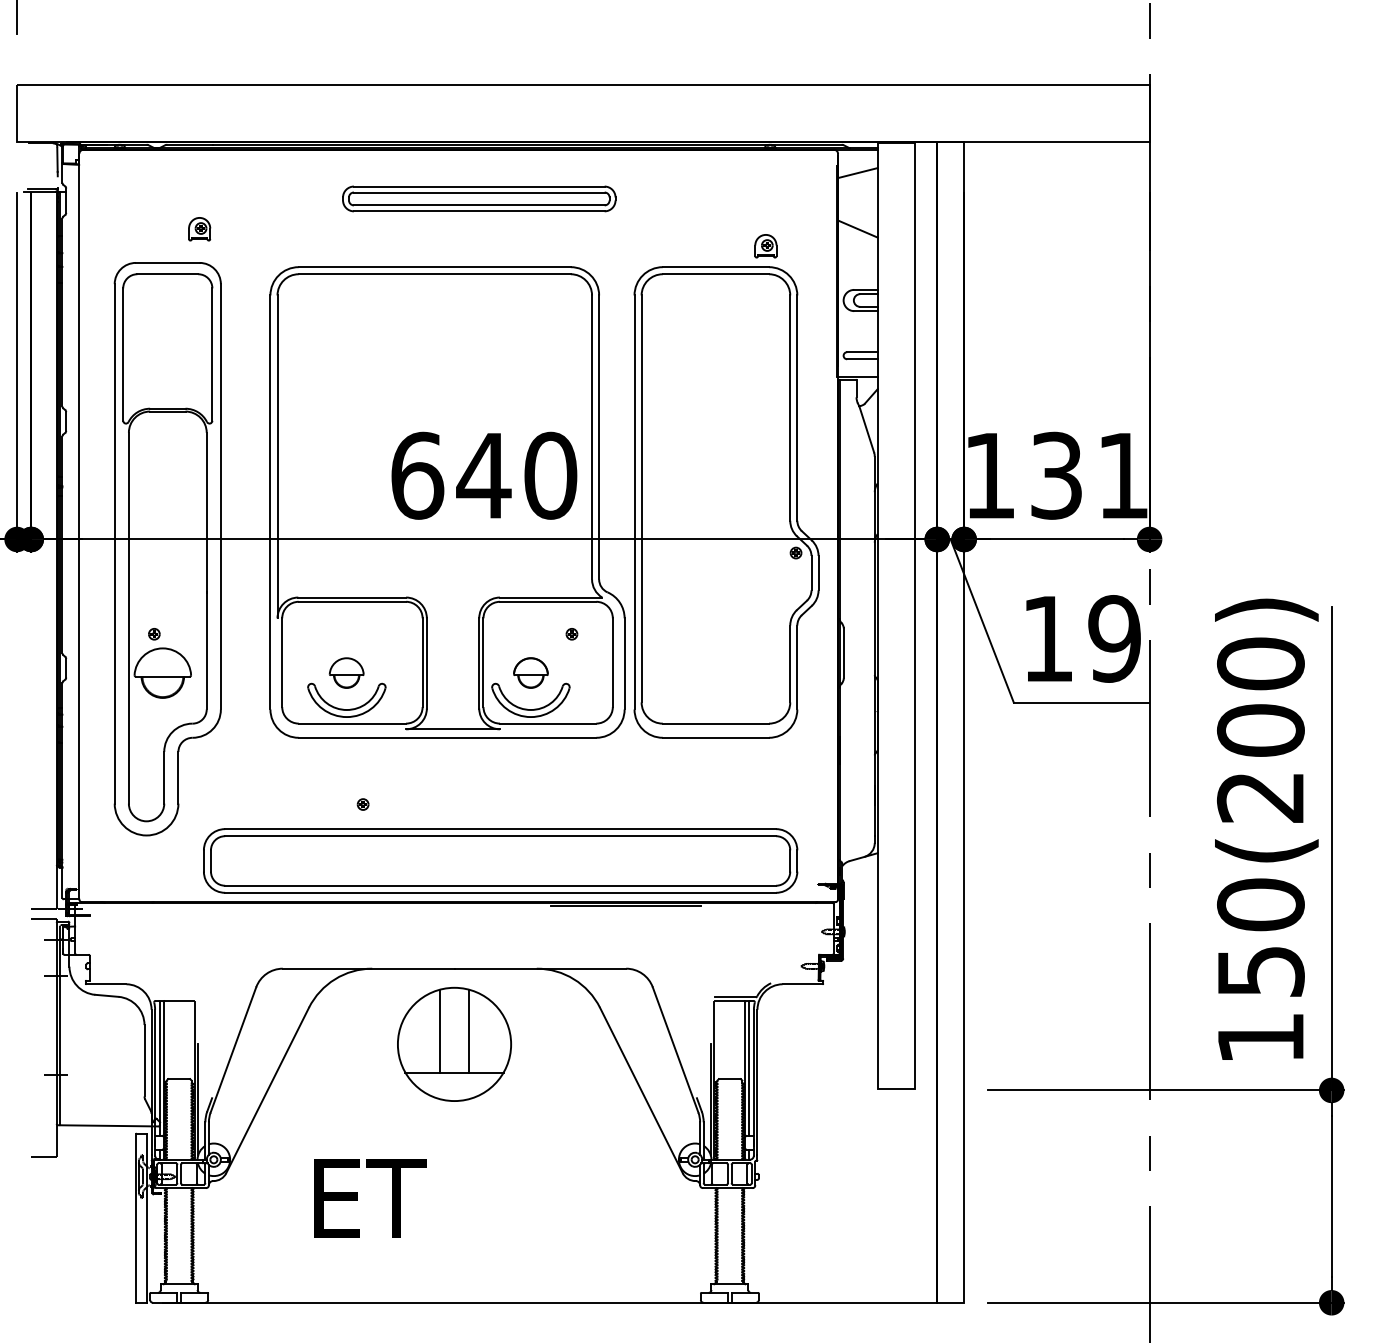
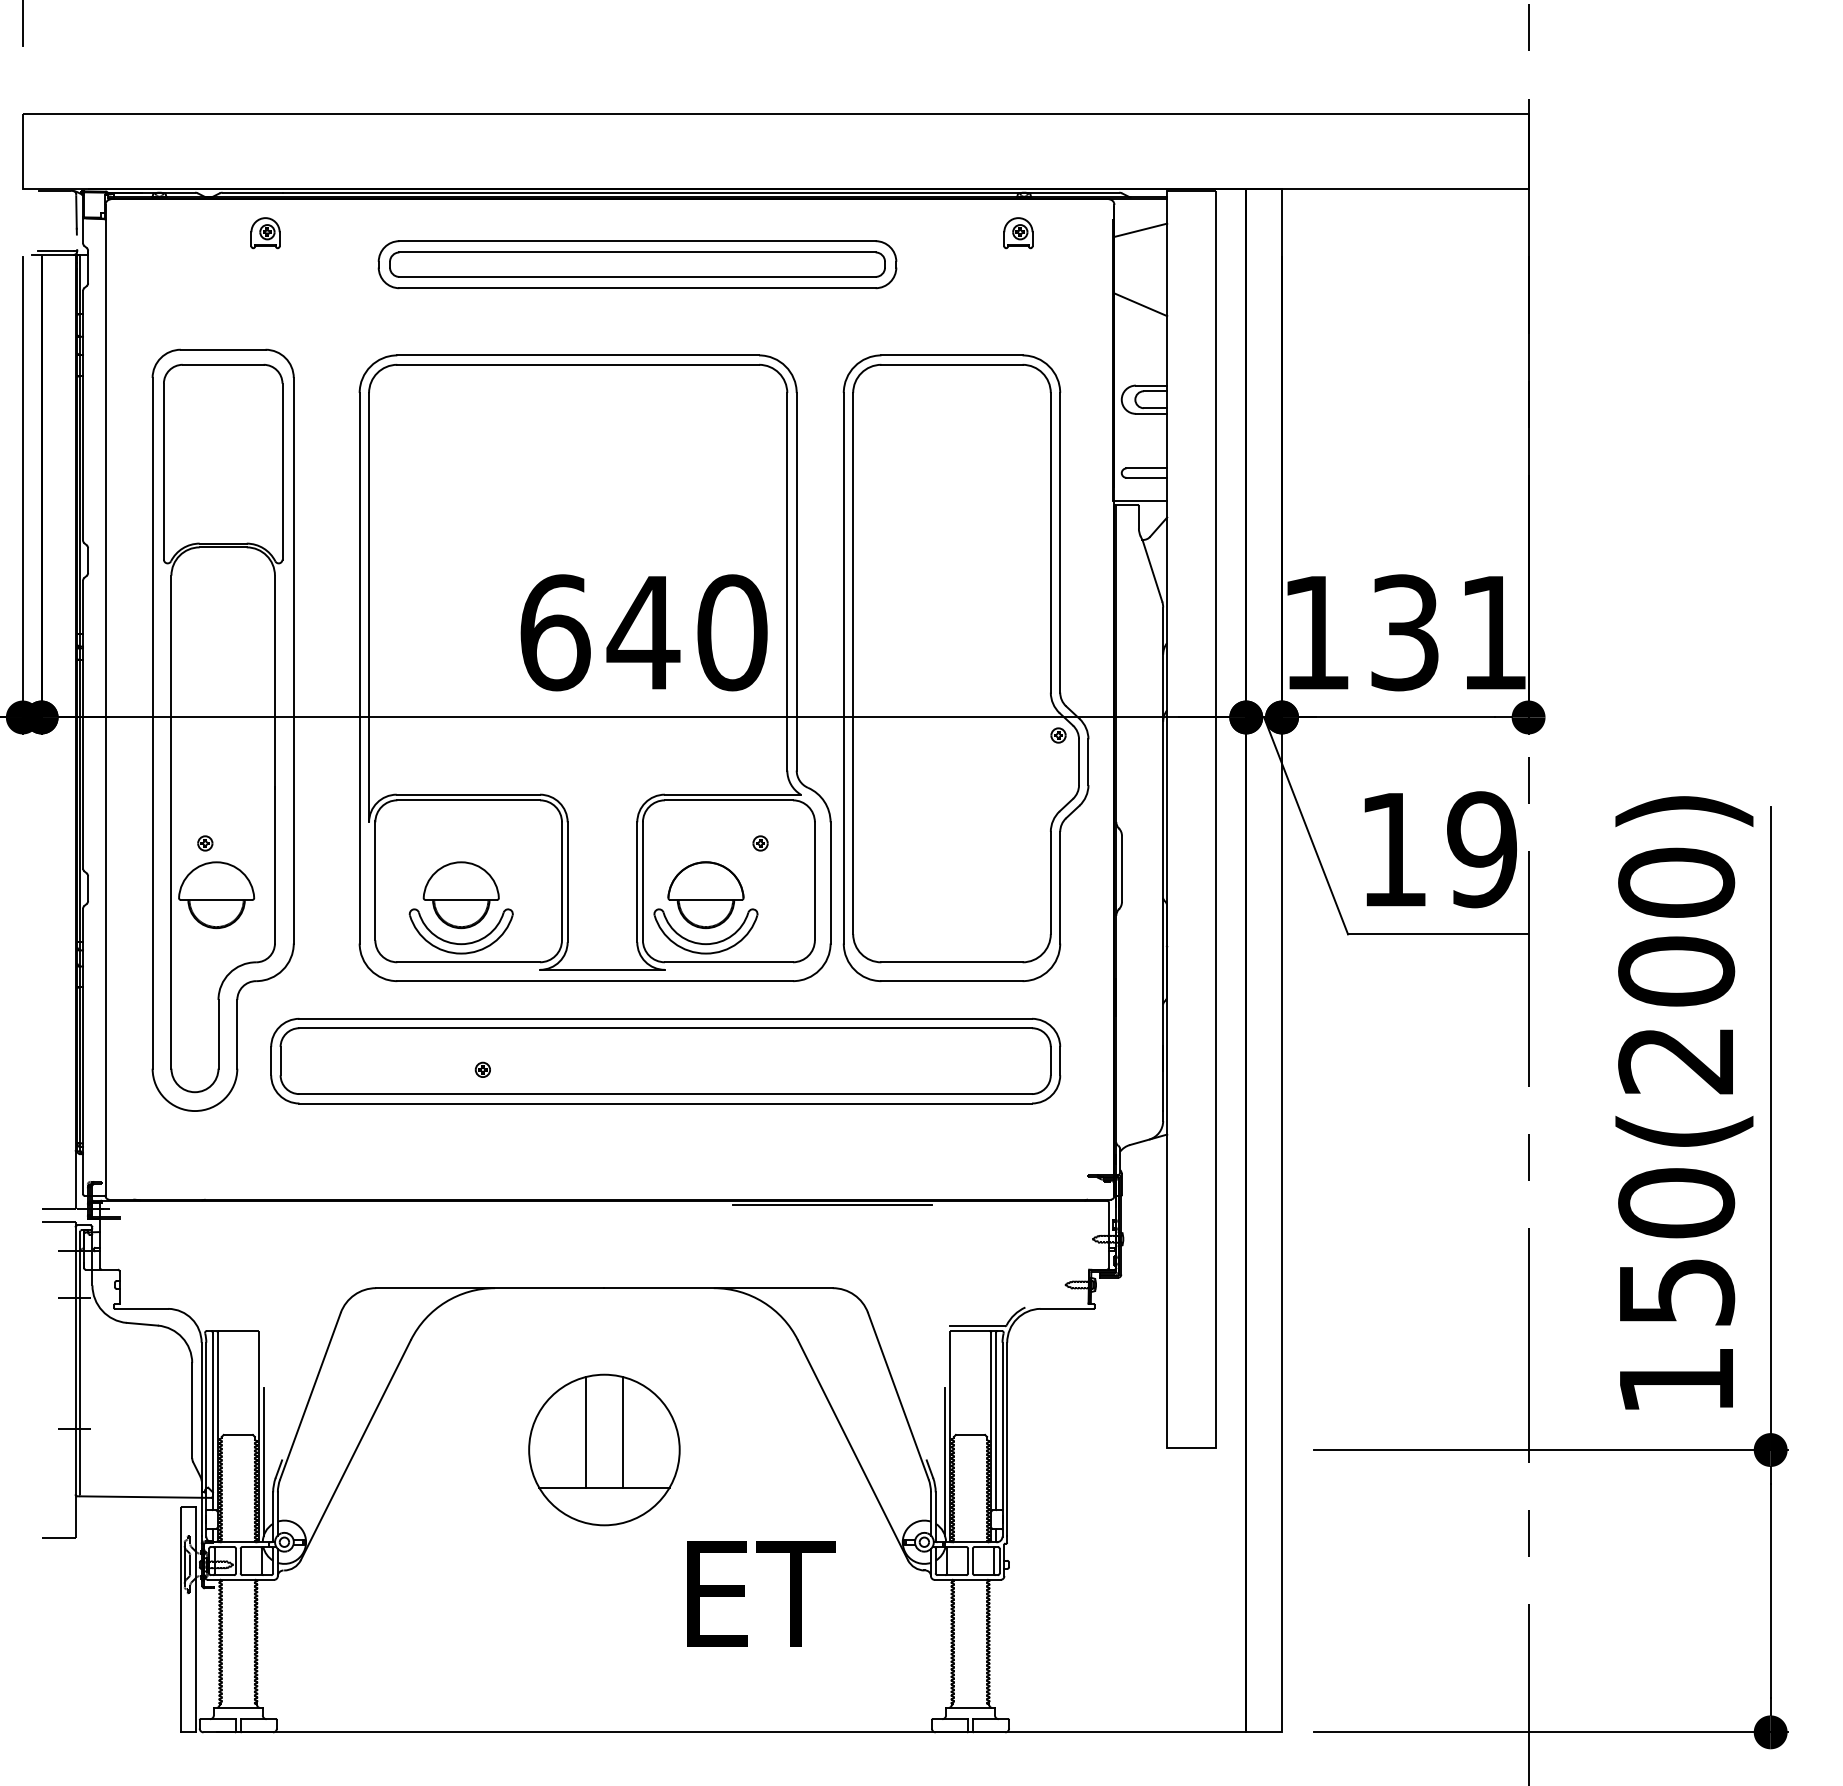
part: (478, 198) -> (636, 264), size x1.43
part: (199, 229) -> (265, 233), moved
part: (765, 246) -> (1017, 233), moved
part: (346, 672) -> (460, 894), size x1.67
part: (530, 672) -> (705, 894), size x1.67
part: (500, 860) -> (665, 1060), moved
part: (454, 1043) -> (604, 1448), moved
text: (370, 1198) -> (761, 1593), moved

